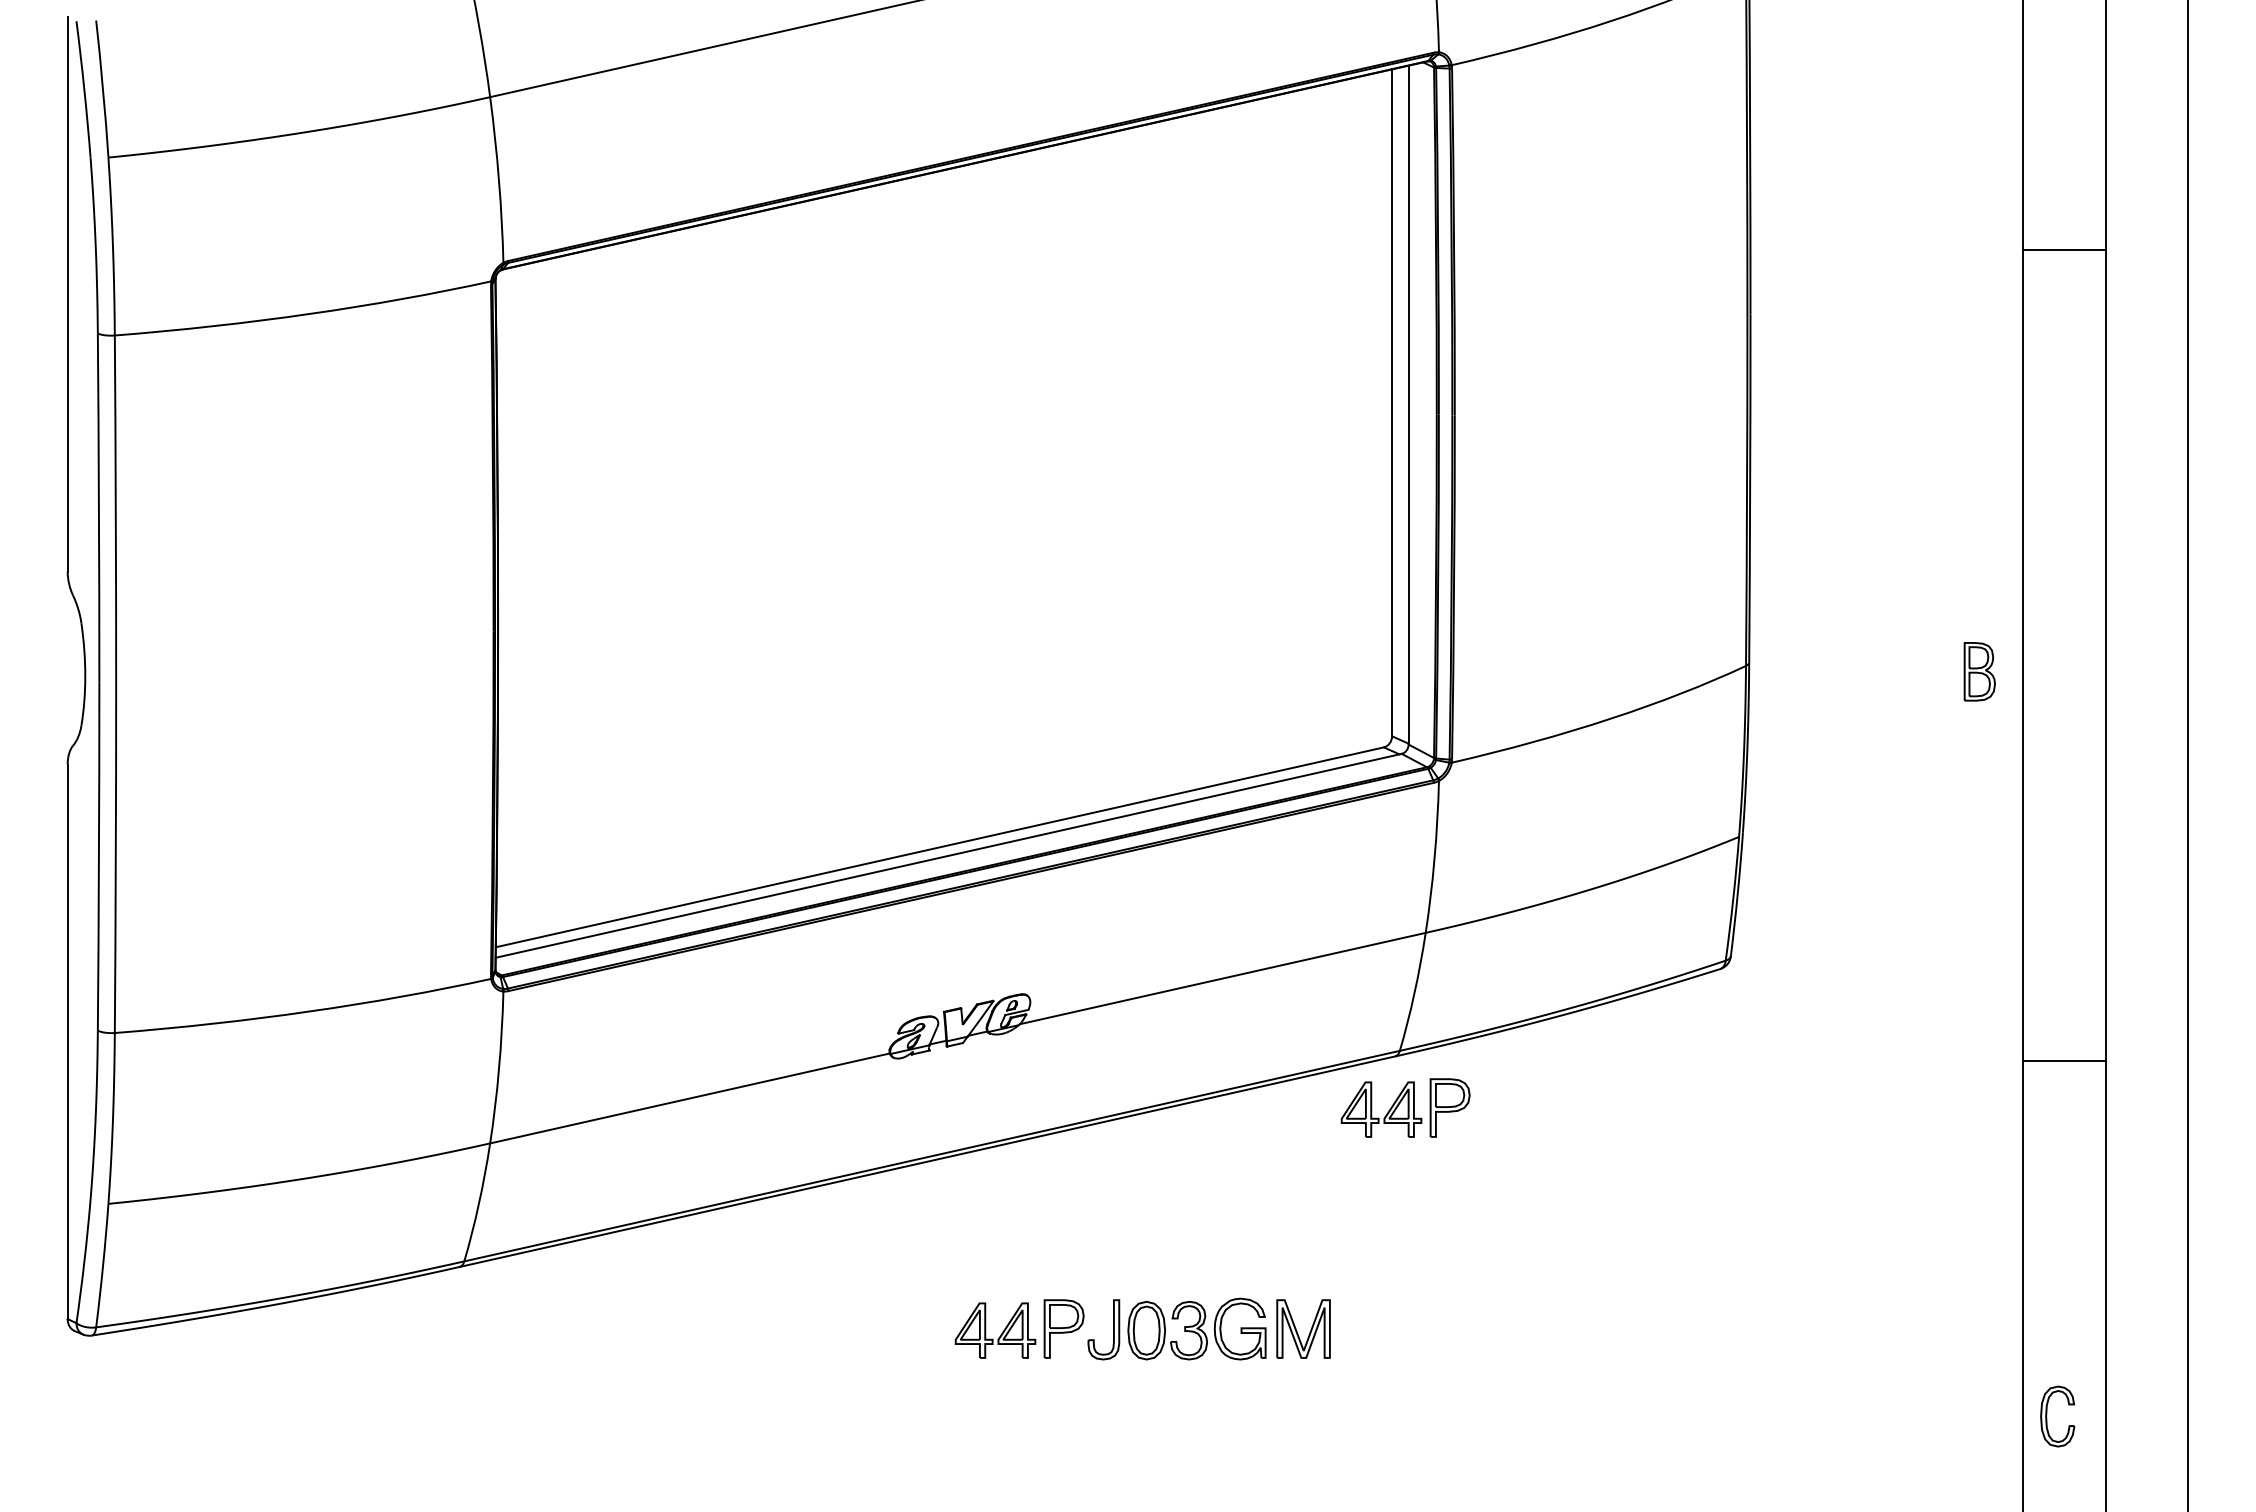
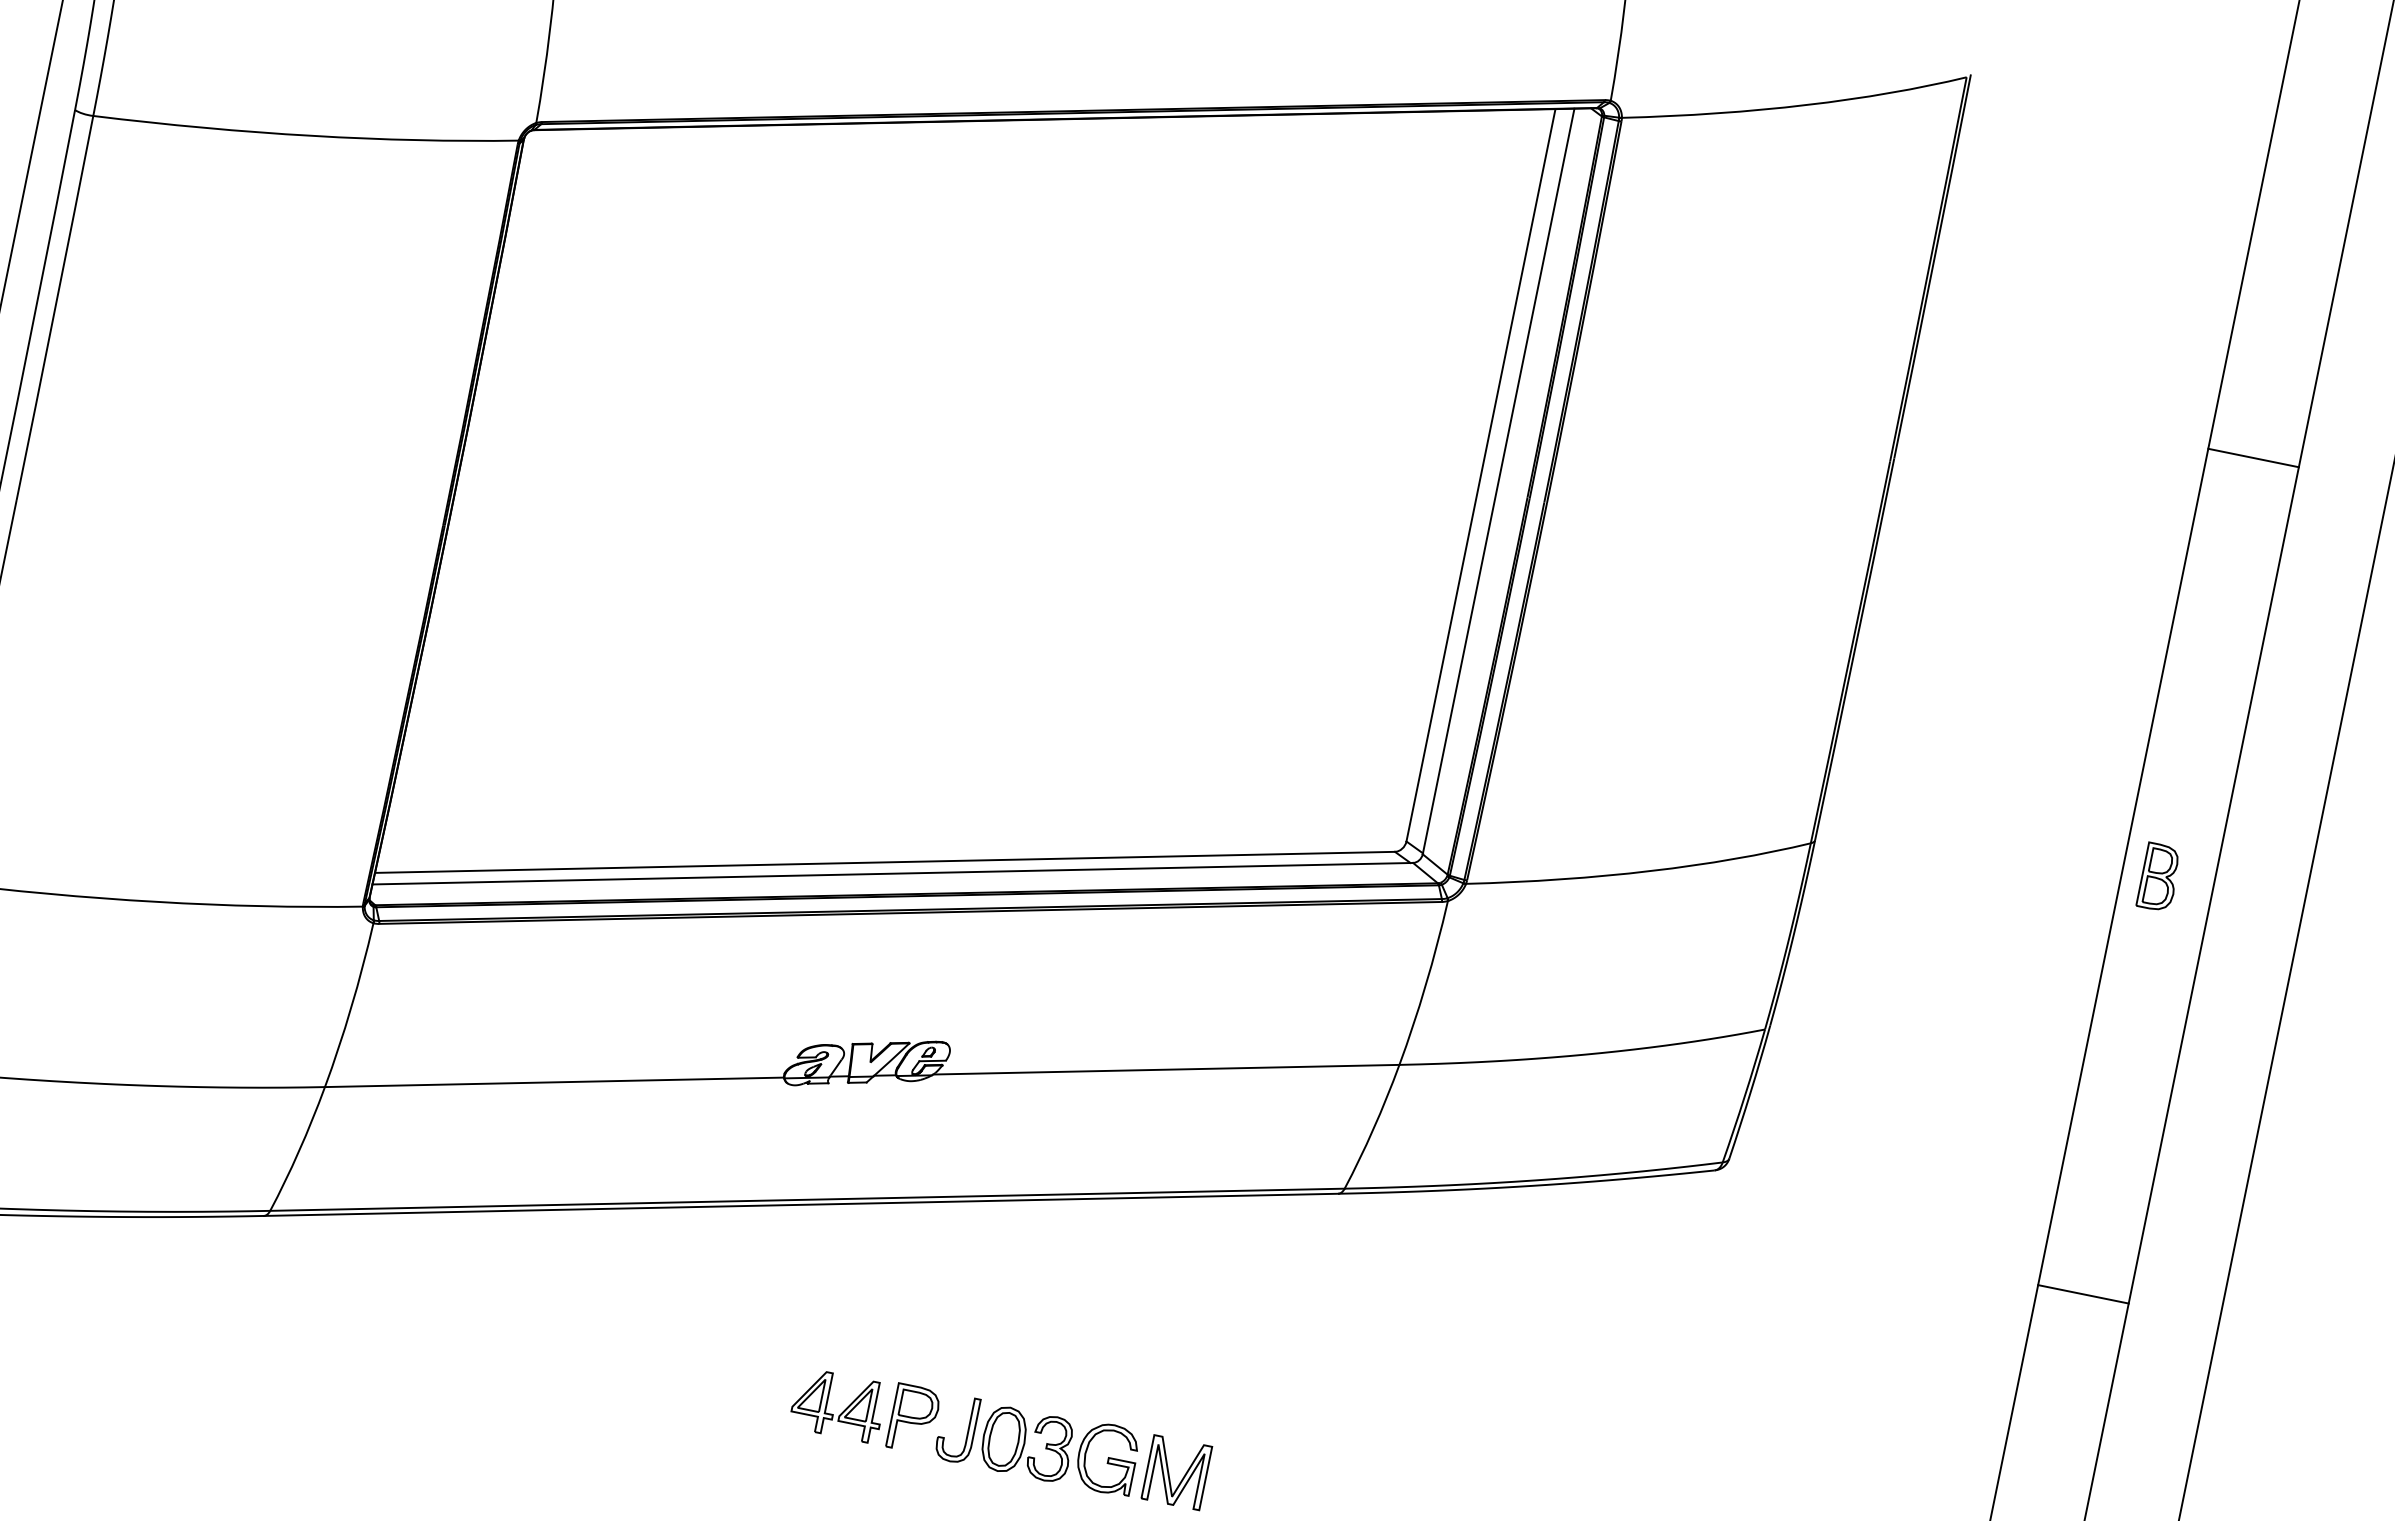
part: (1979, 671) -> (2159, 877), moved
line: (2064, 1060) -> (2083, 1293), moved
part: (1405, 1107) -> (1338, 1252), removed

